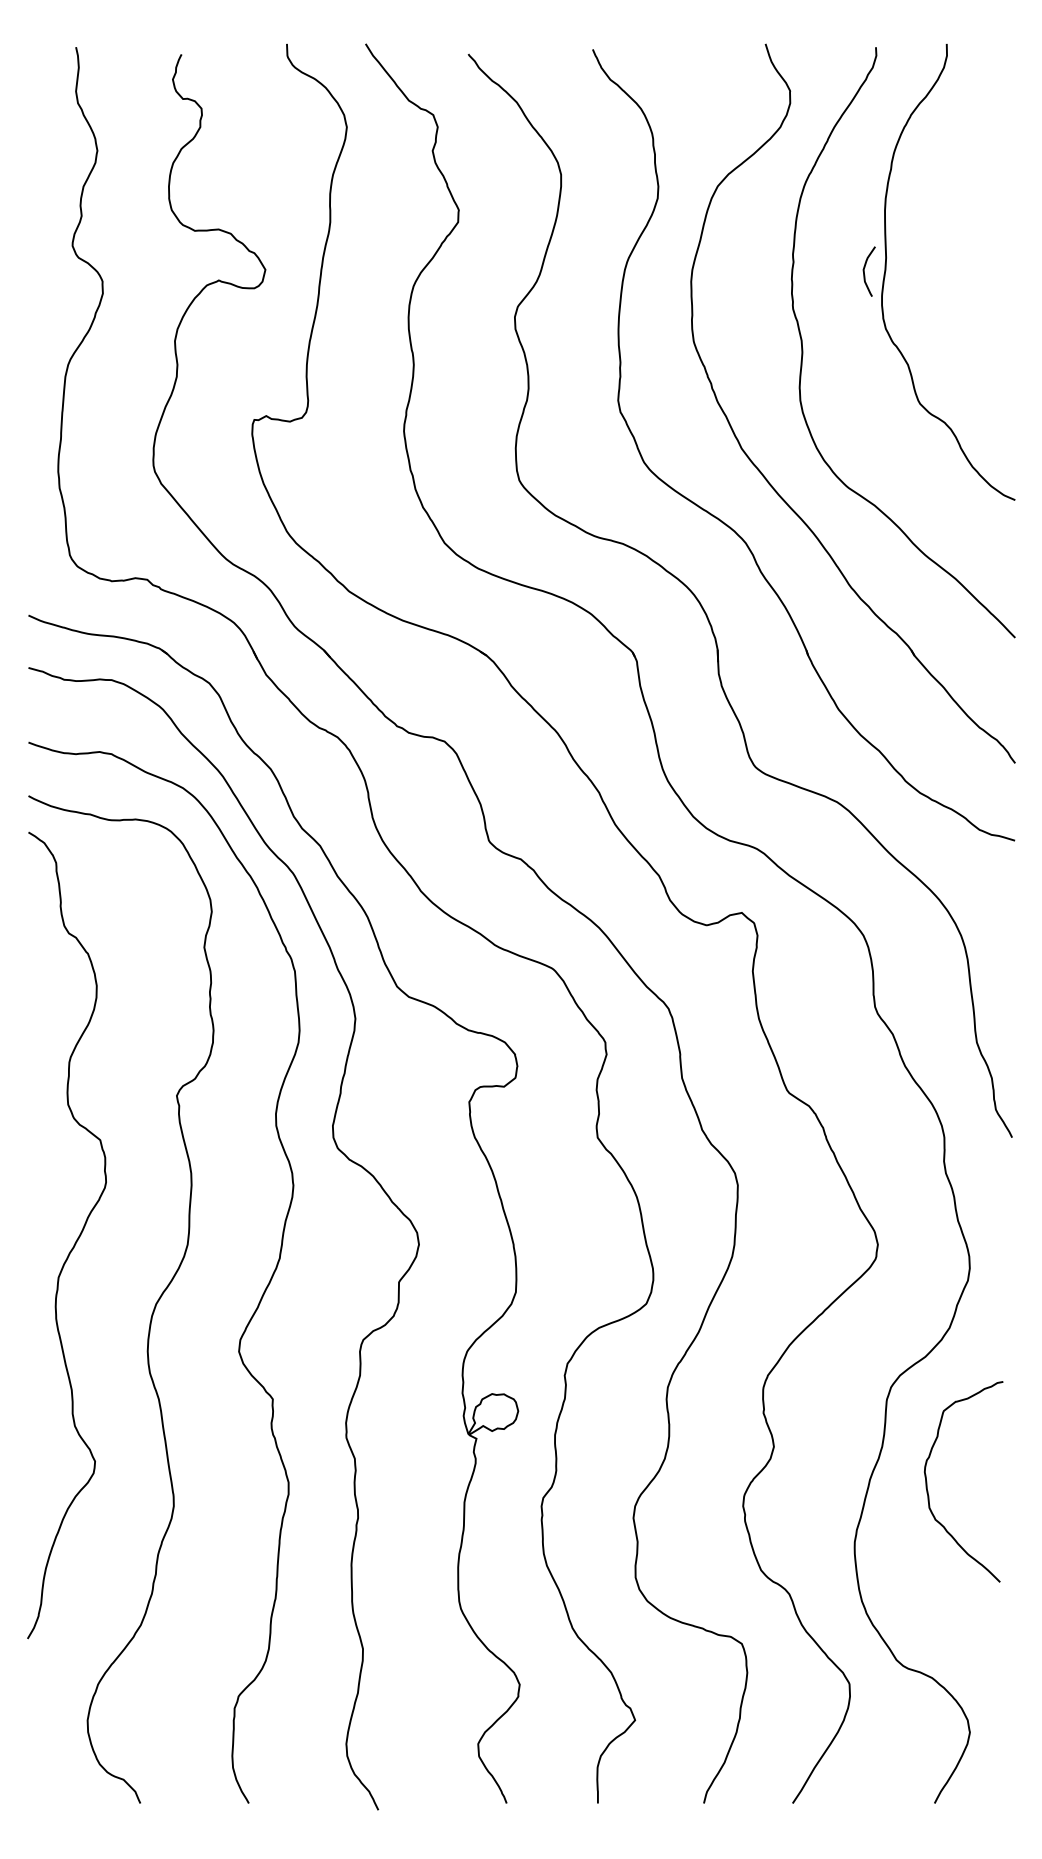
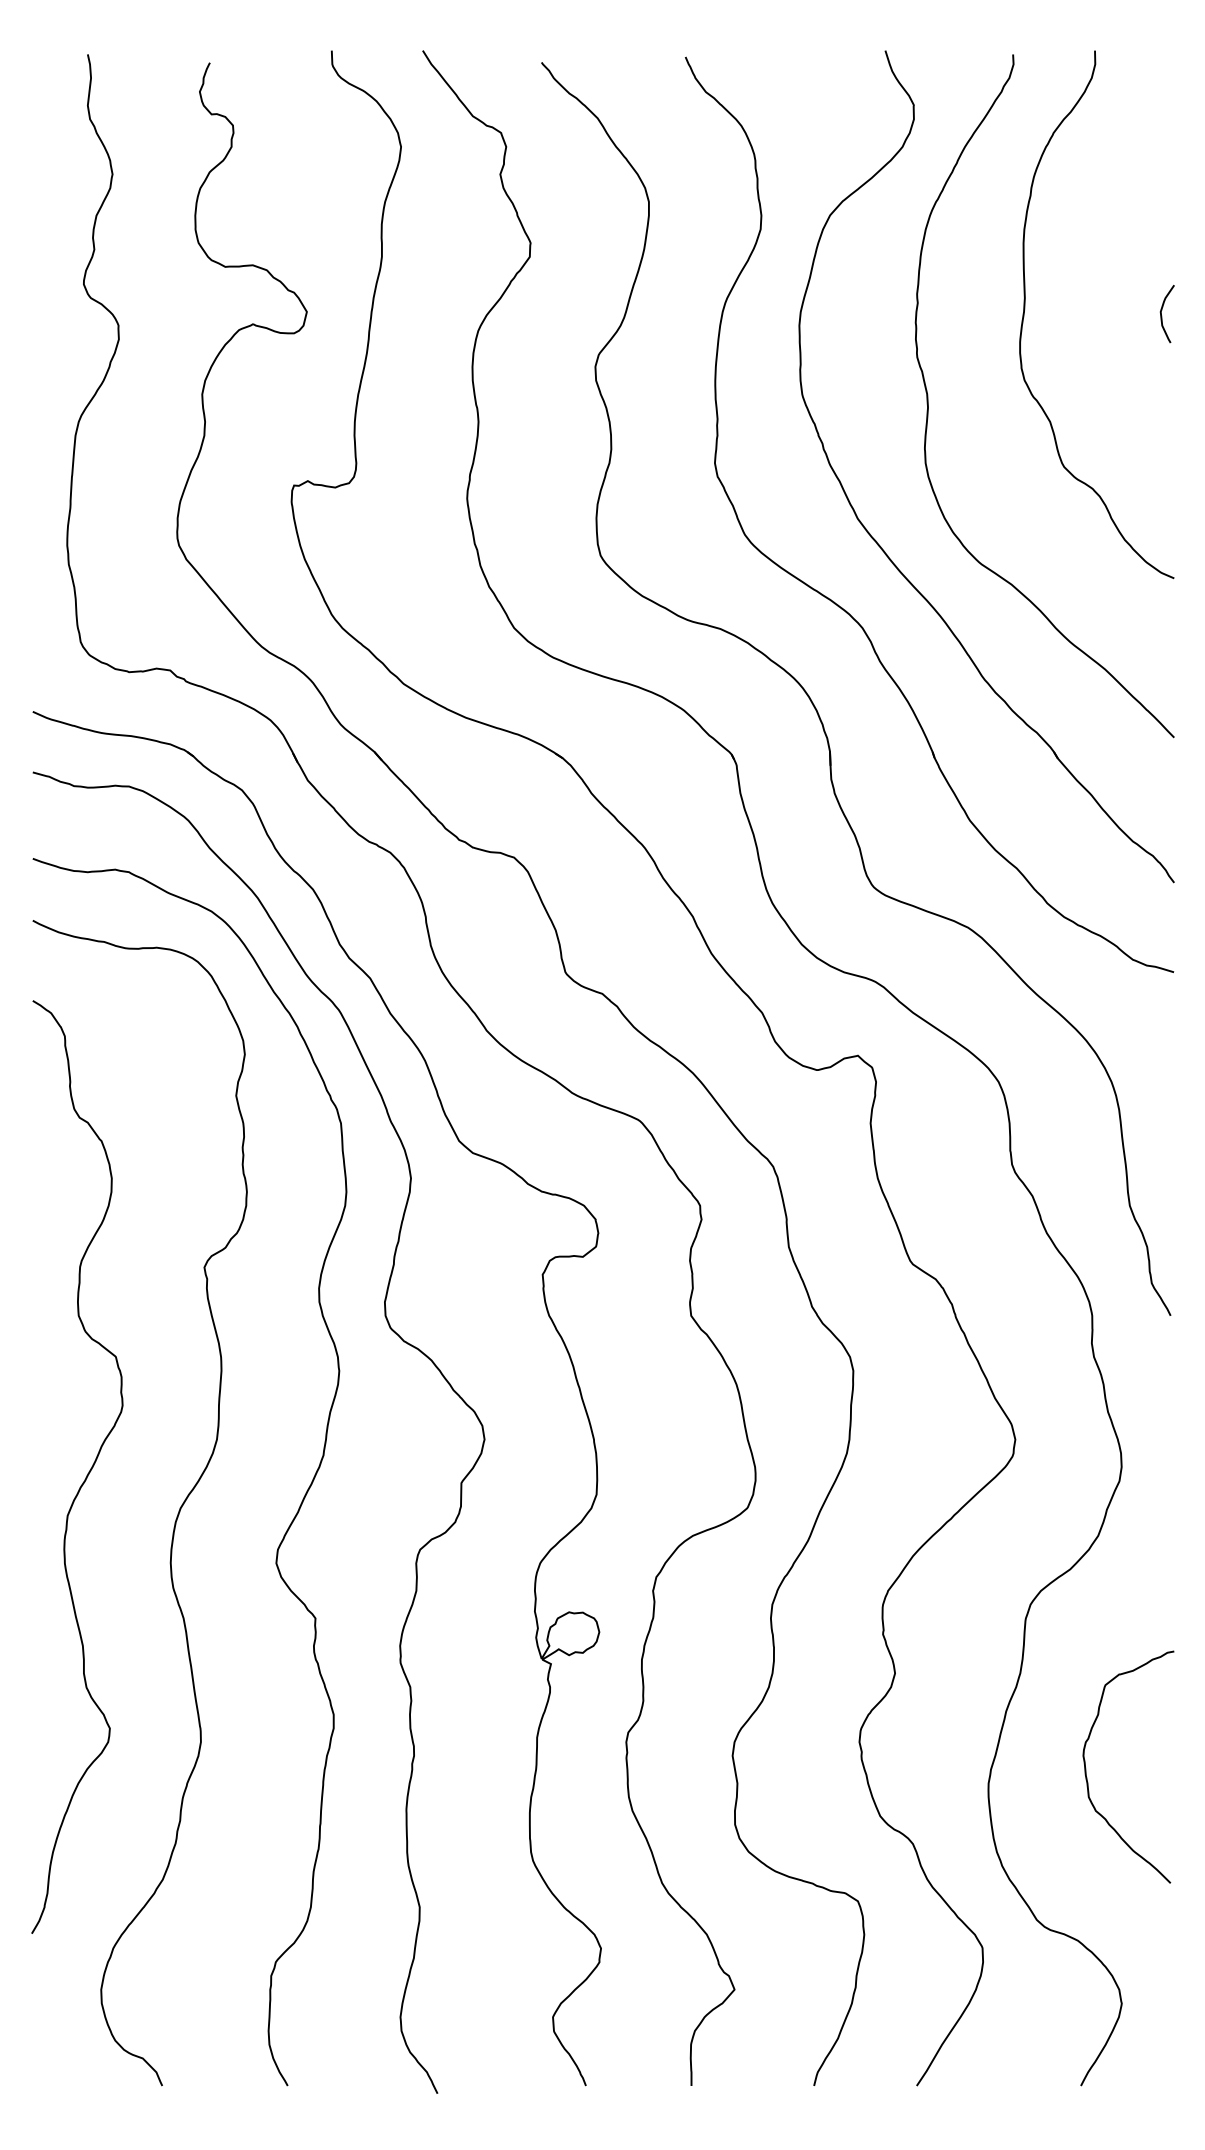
curve: (864, 271) -> (1161, 313), moved
curve: (76, 1239) -> (88, 1471), moved
curve: (927, 1481) -> (1086, 1766), moved

